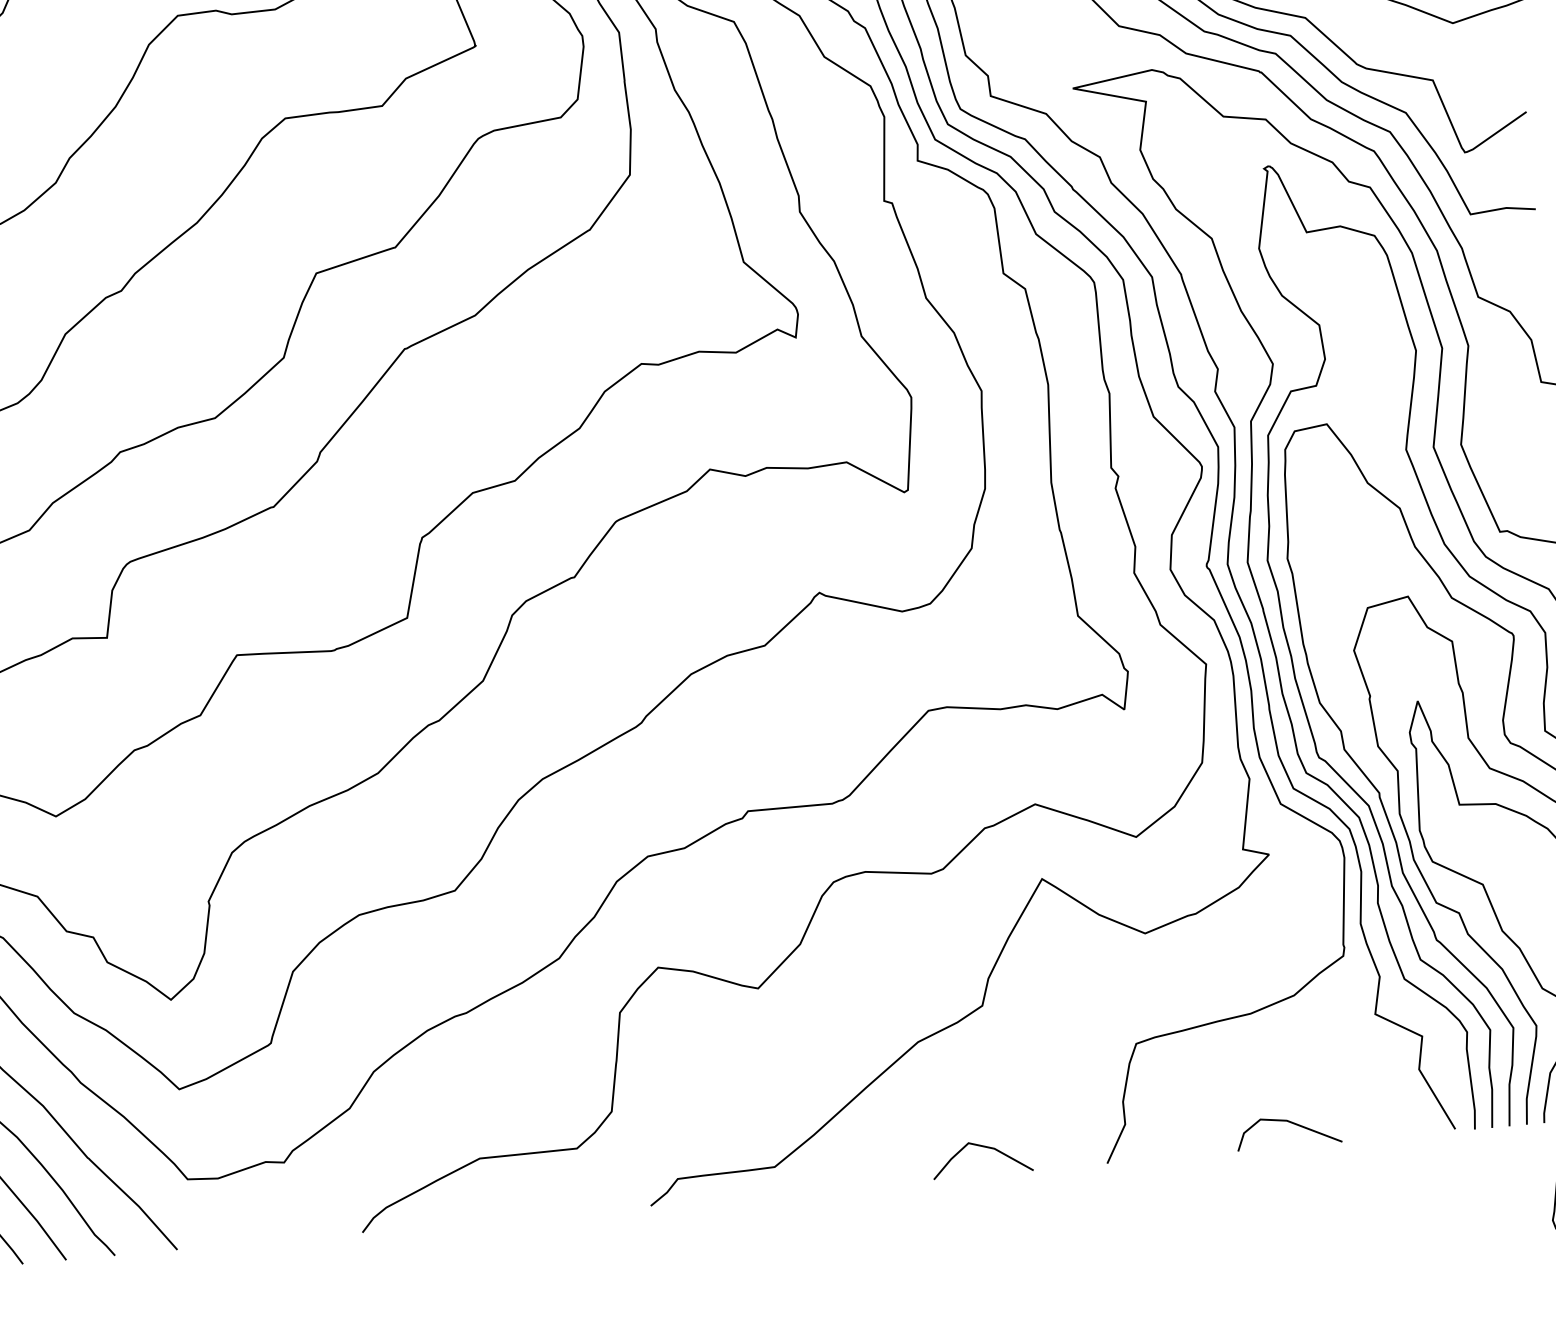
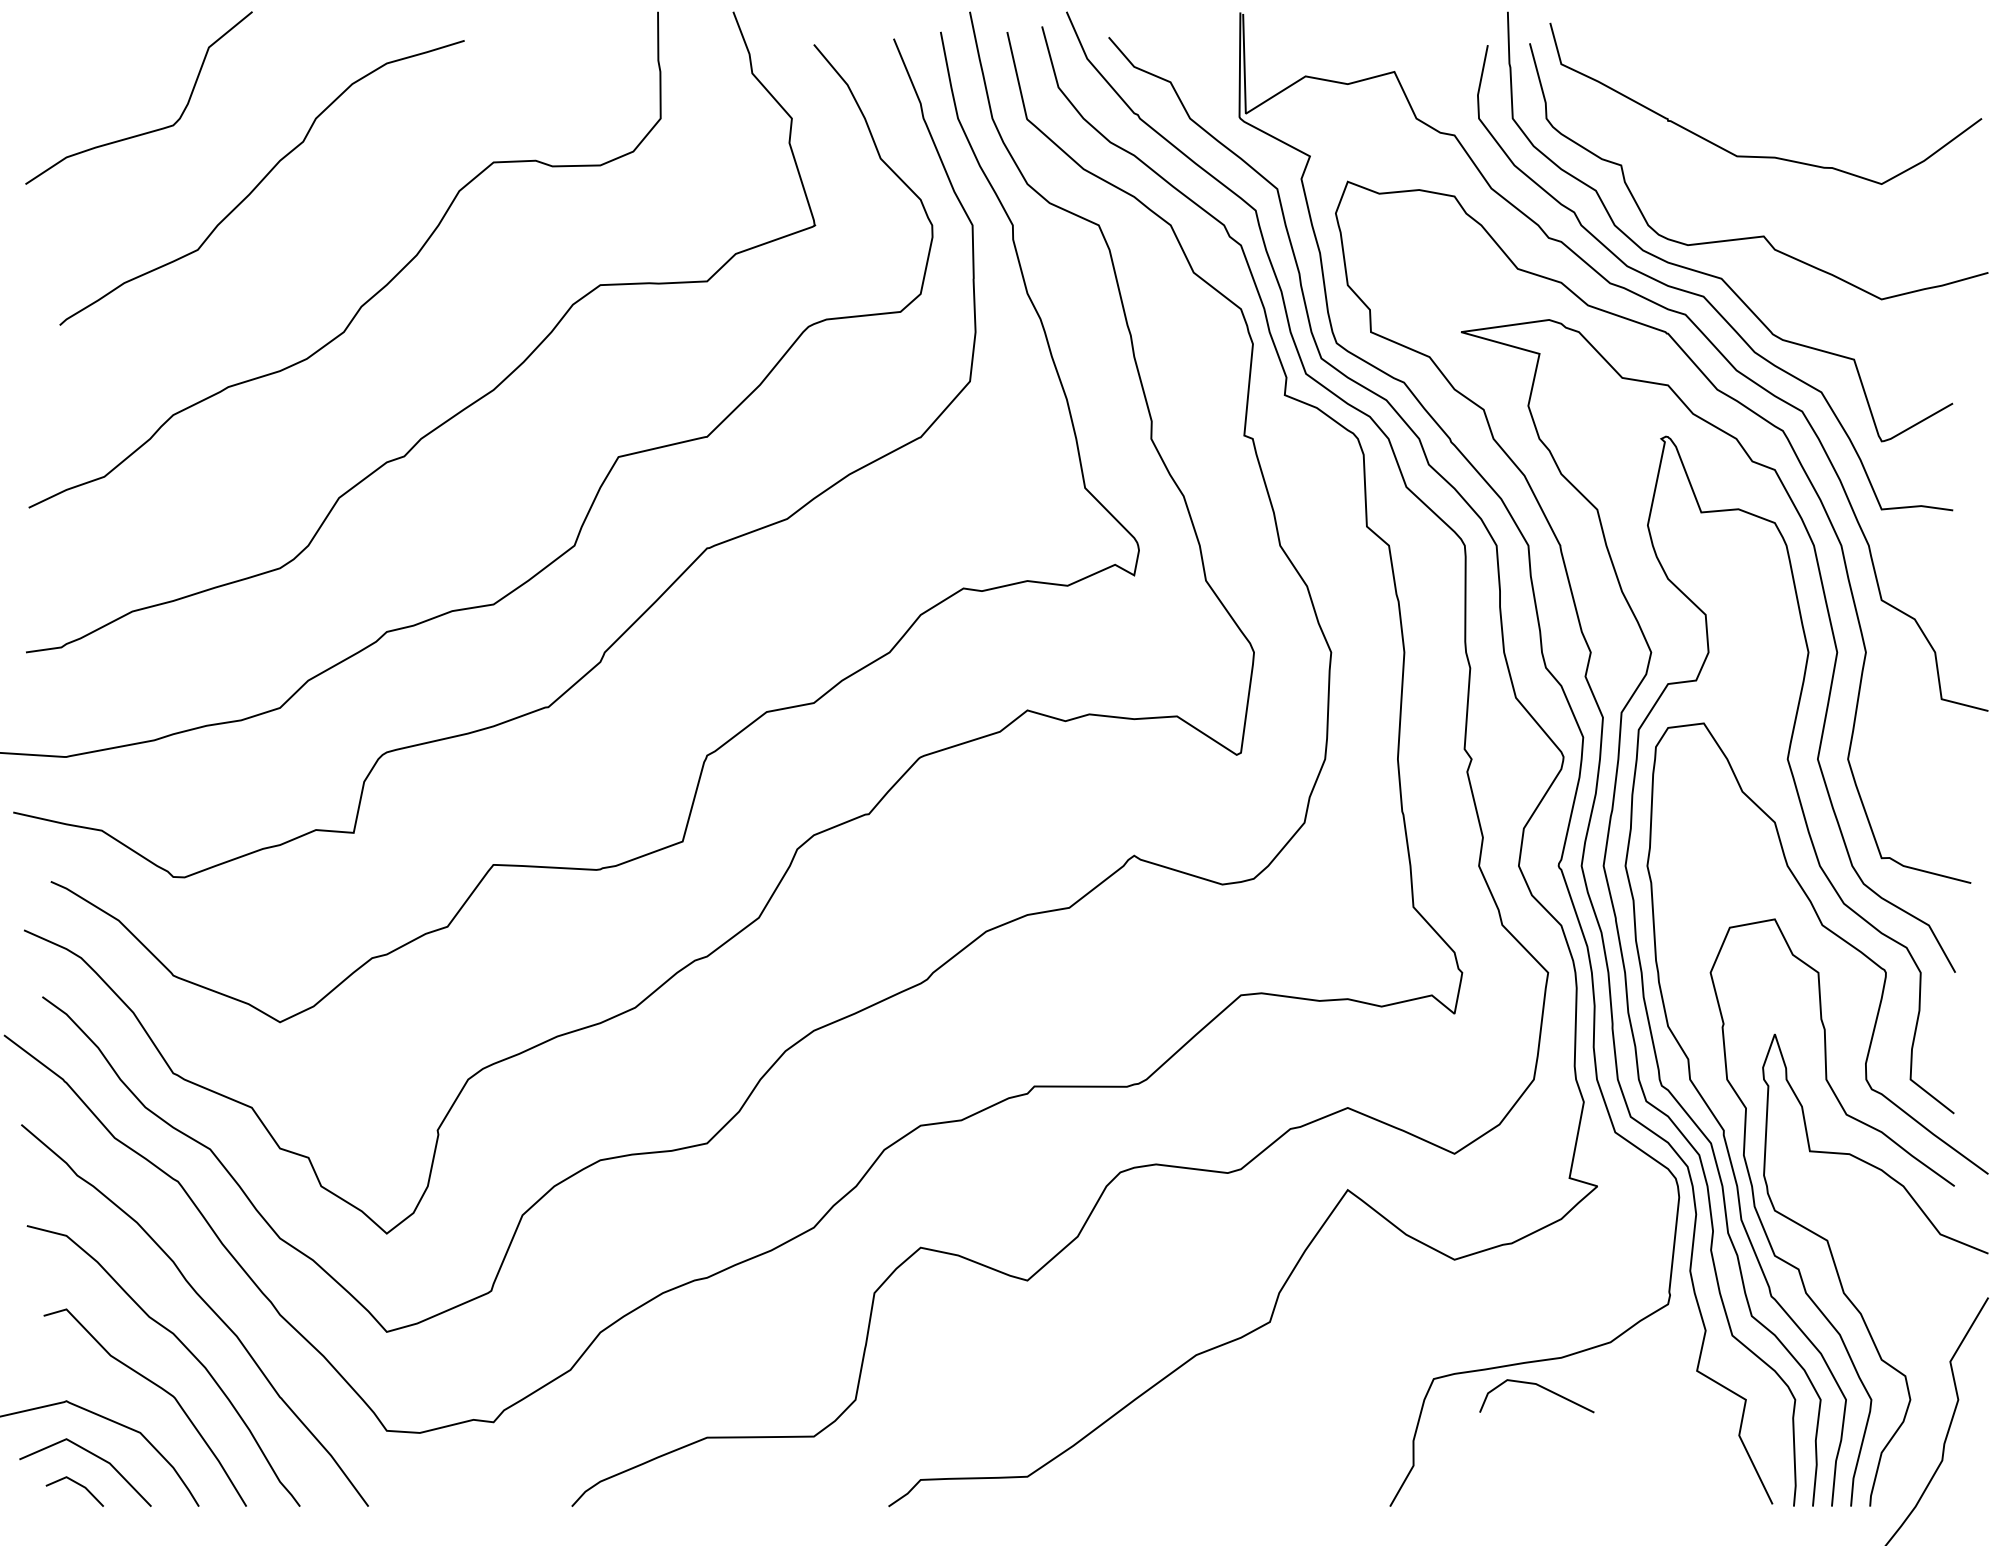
line: (1291, 1123) -> (1540, 1387), moved
line: (983, 1147) -> (1256, 1476), removed

